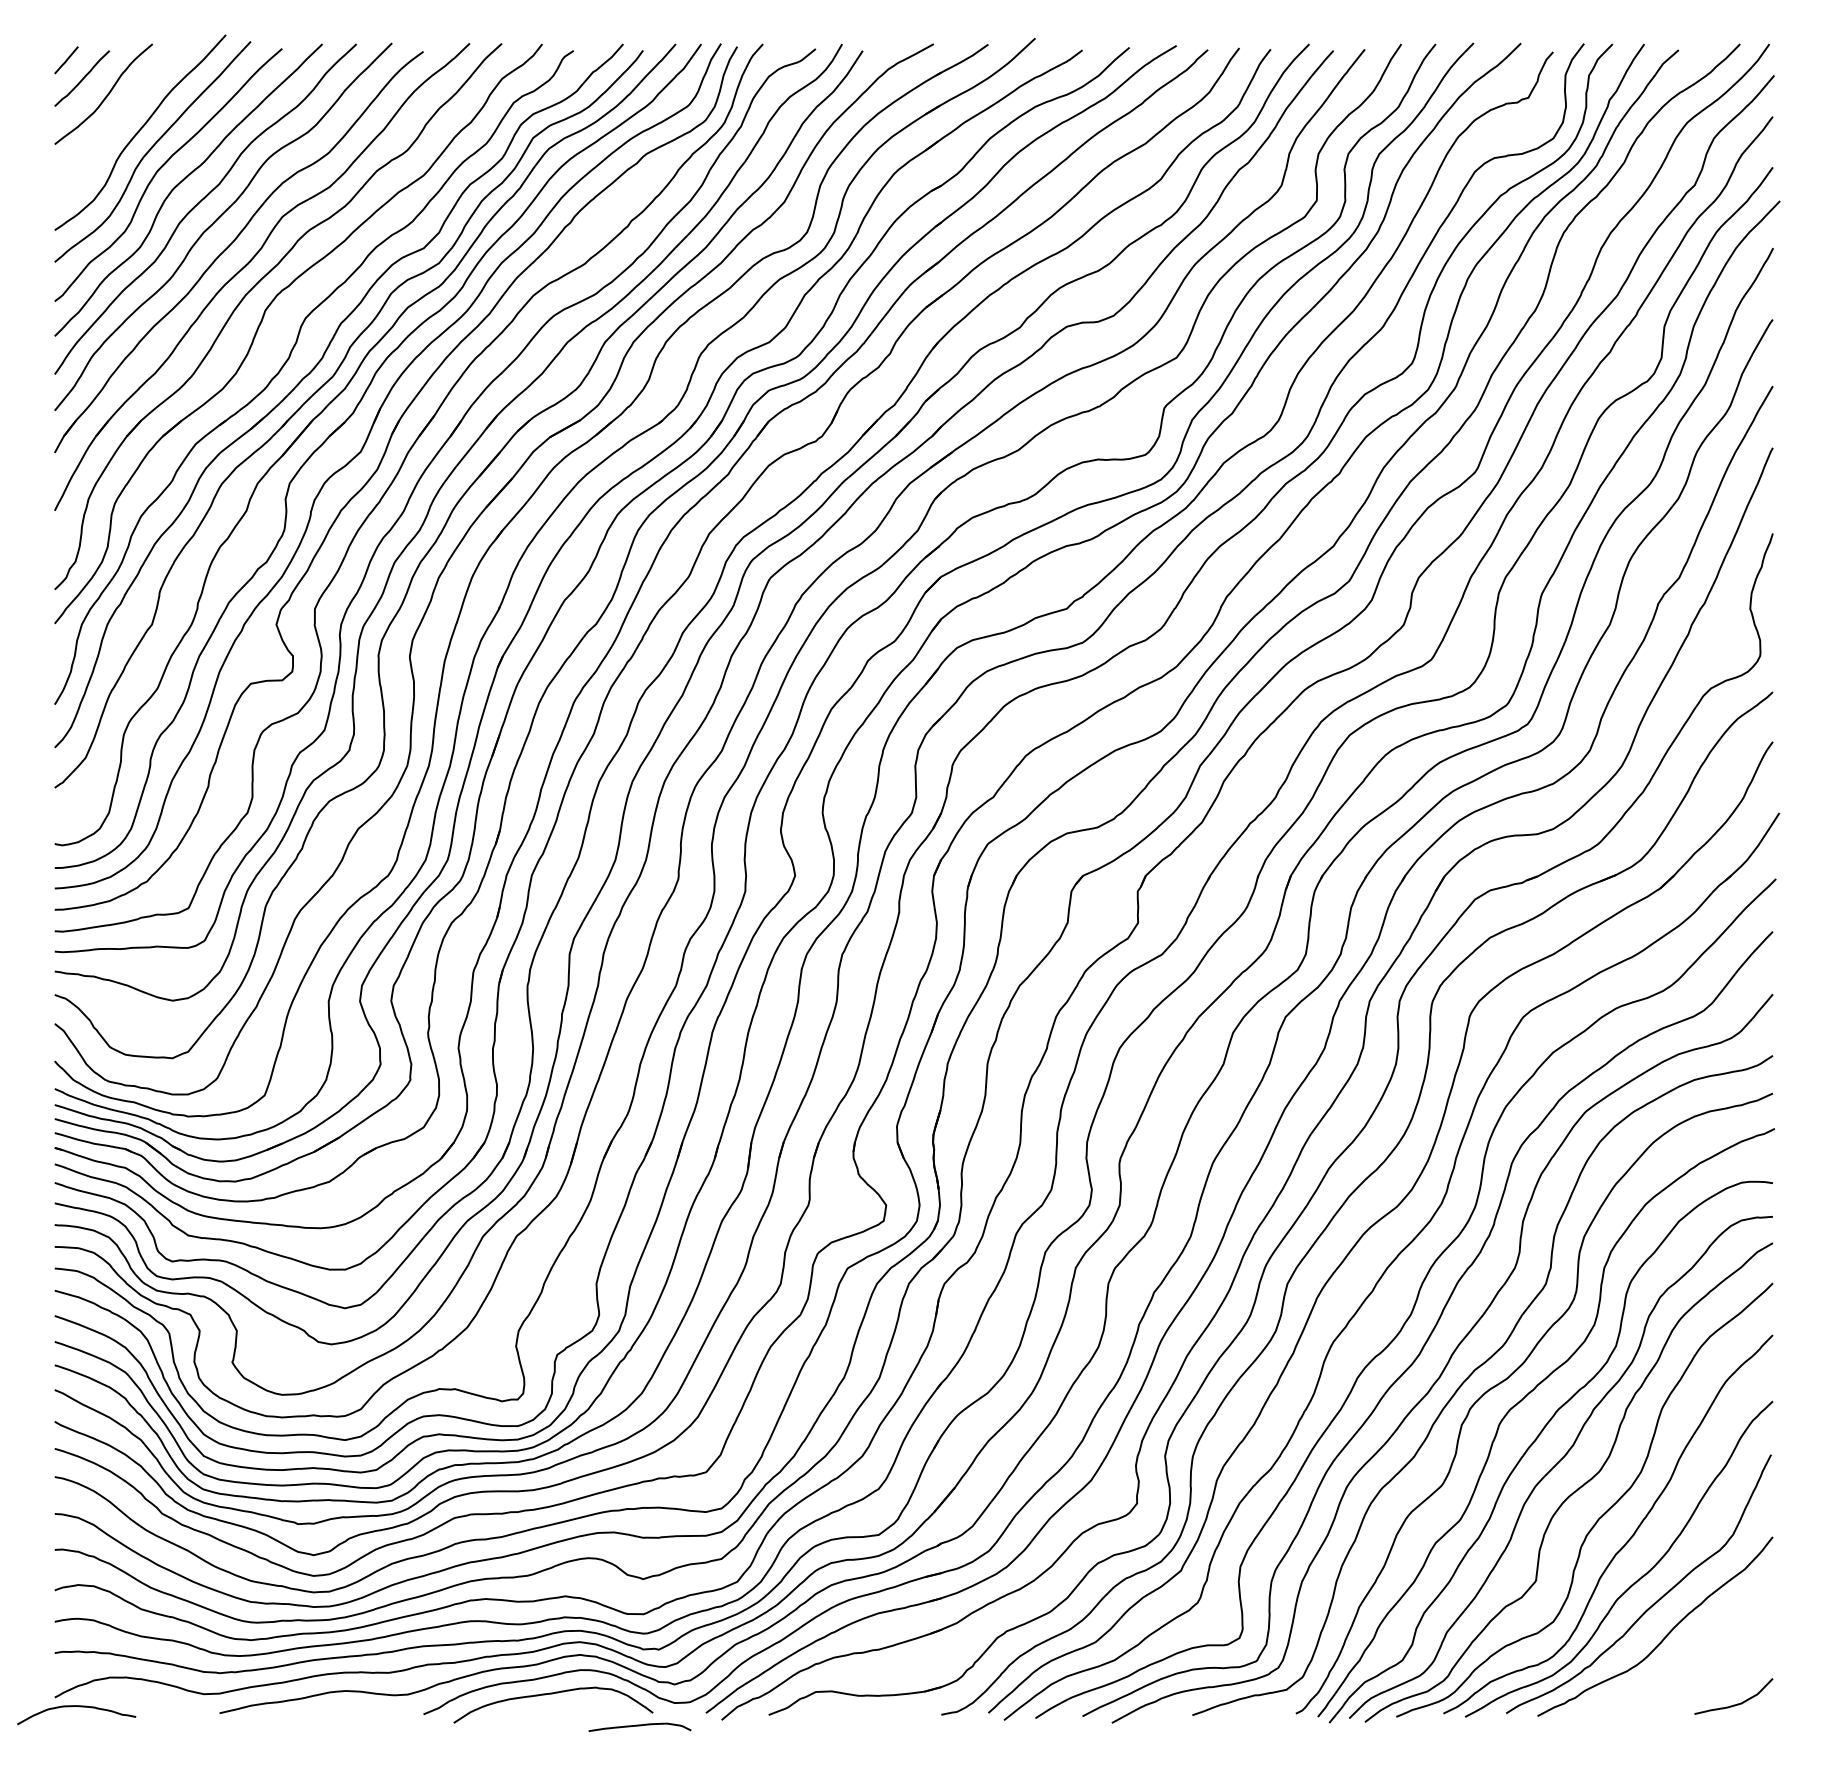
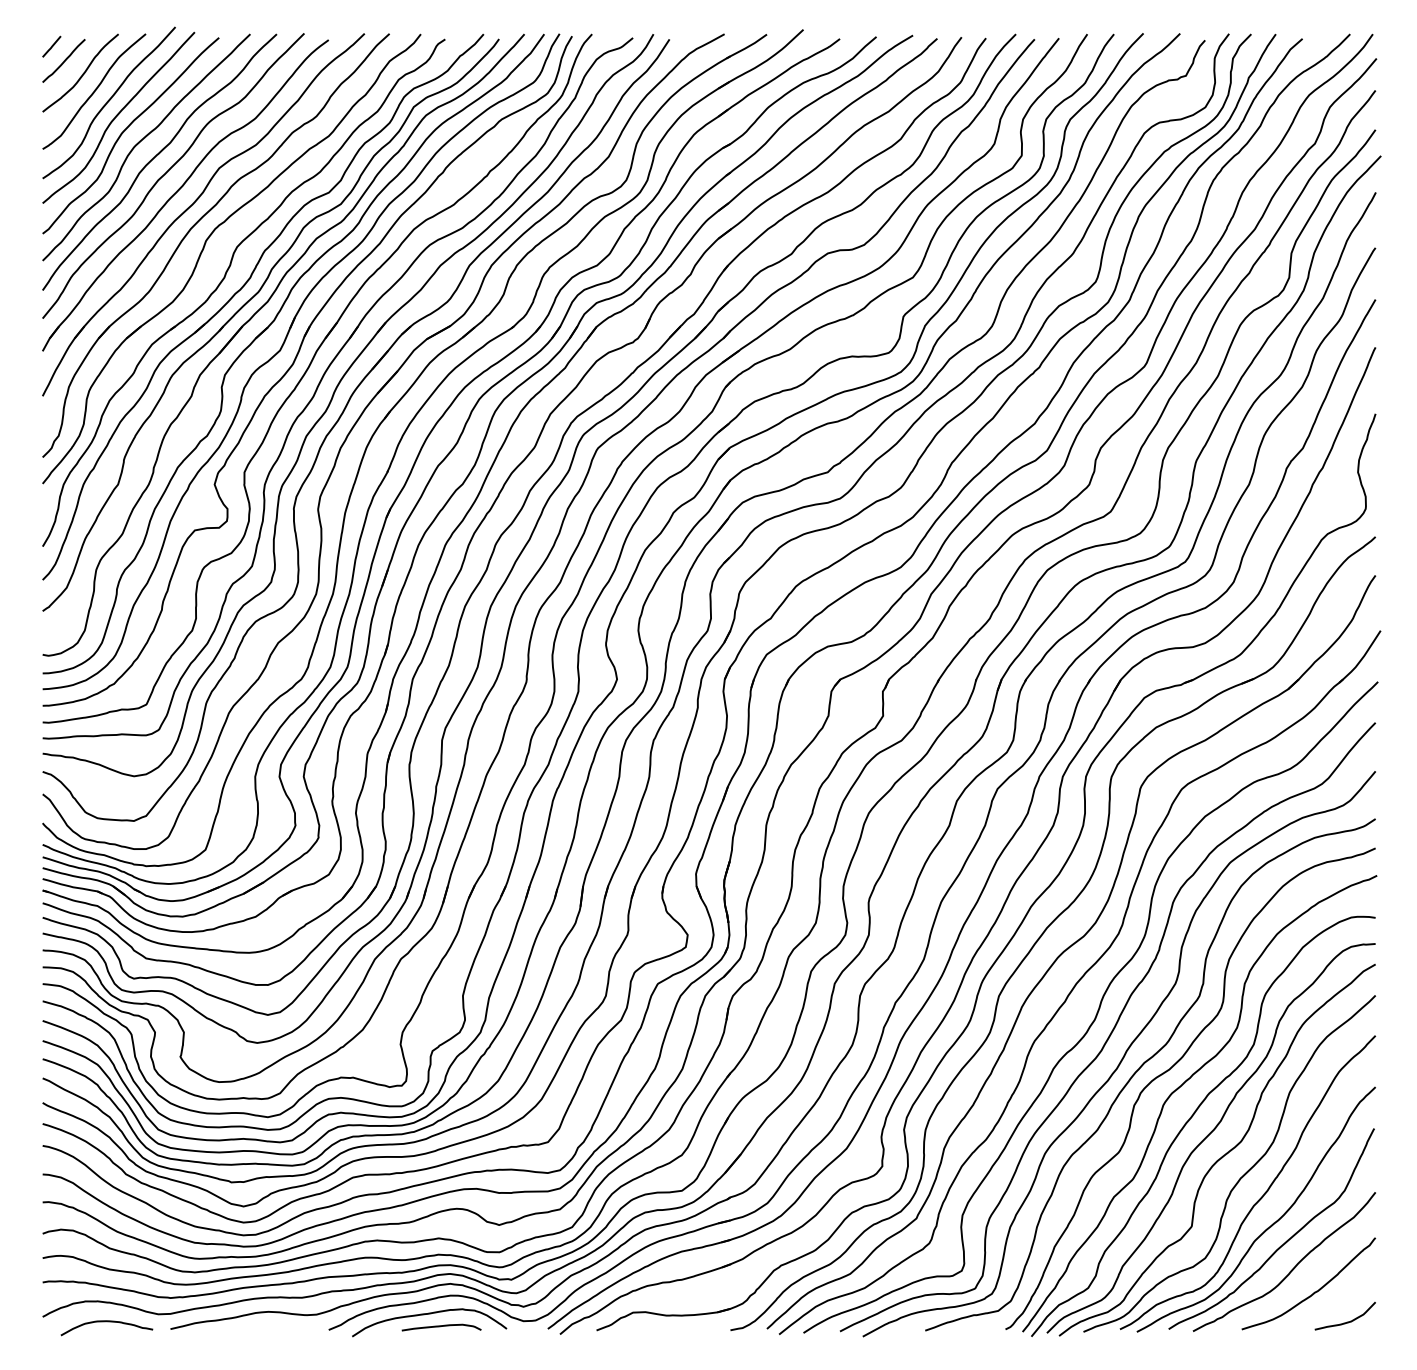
curve: (121, 117) -> (94, 91), added
curve: (1693, 1665) -> (1314, 1292), added
curve: (78, 1707) -> (108, 1322), moved
curve: (639, 1726) -> (441, 1326), moved

